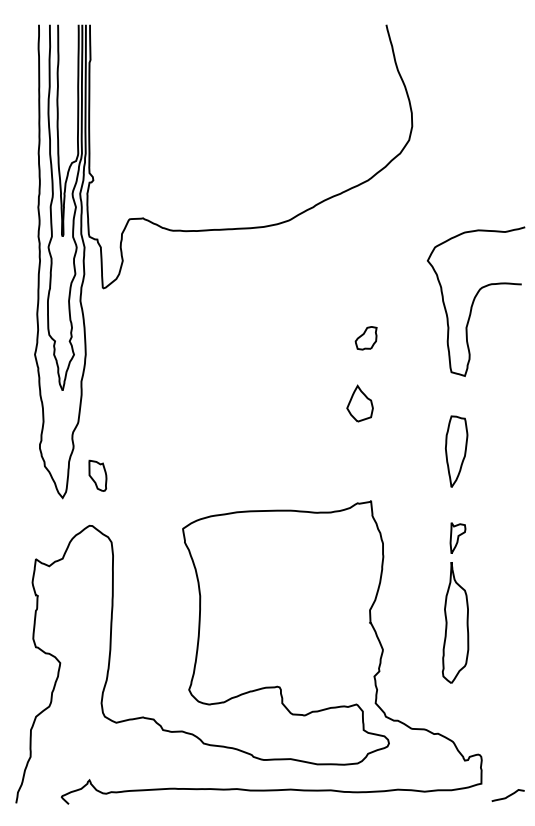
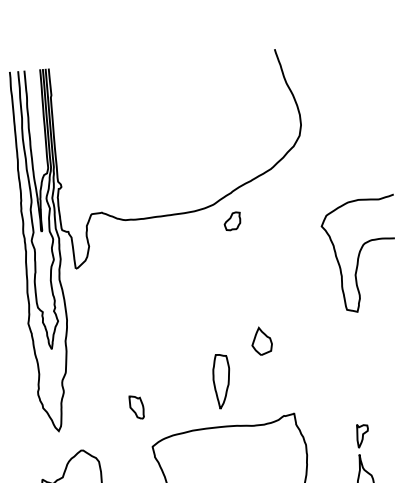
part: (365, 338) -> (231, 221), moved
part: (359, 403) -> (261, 341), moved
part: (456, 451) -> (221, 381), moved
part: (97, 475) -> (136, 407), moved

